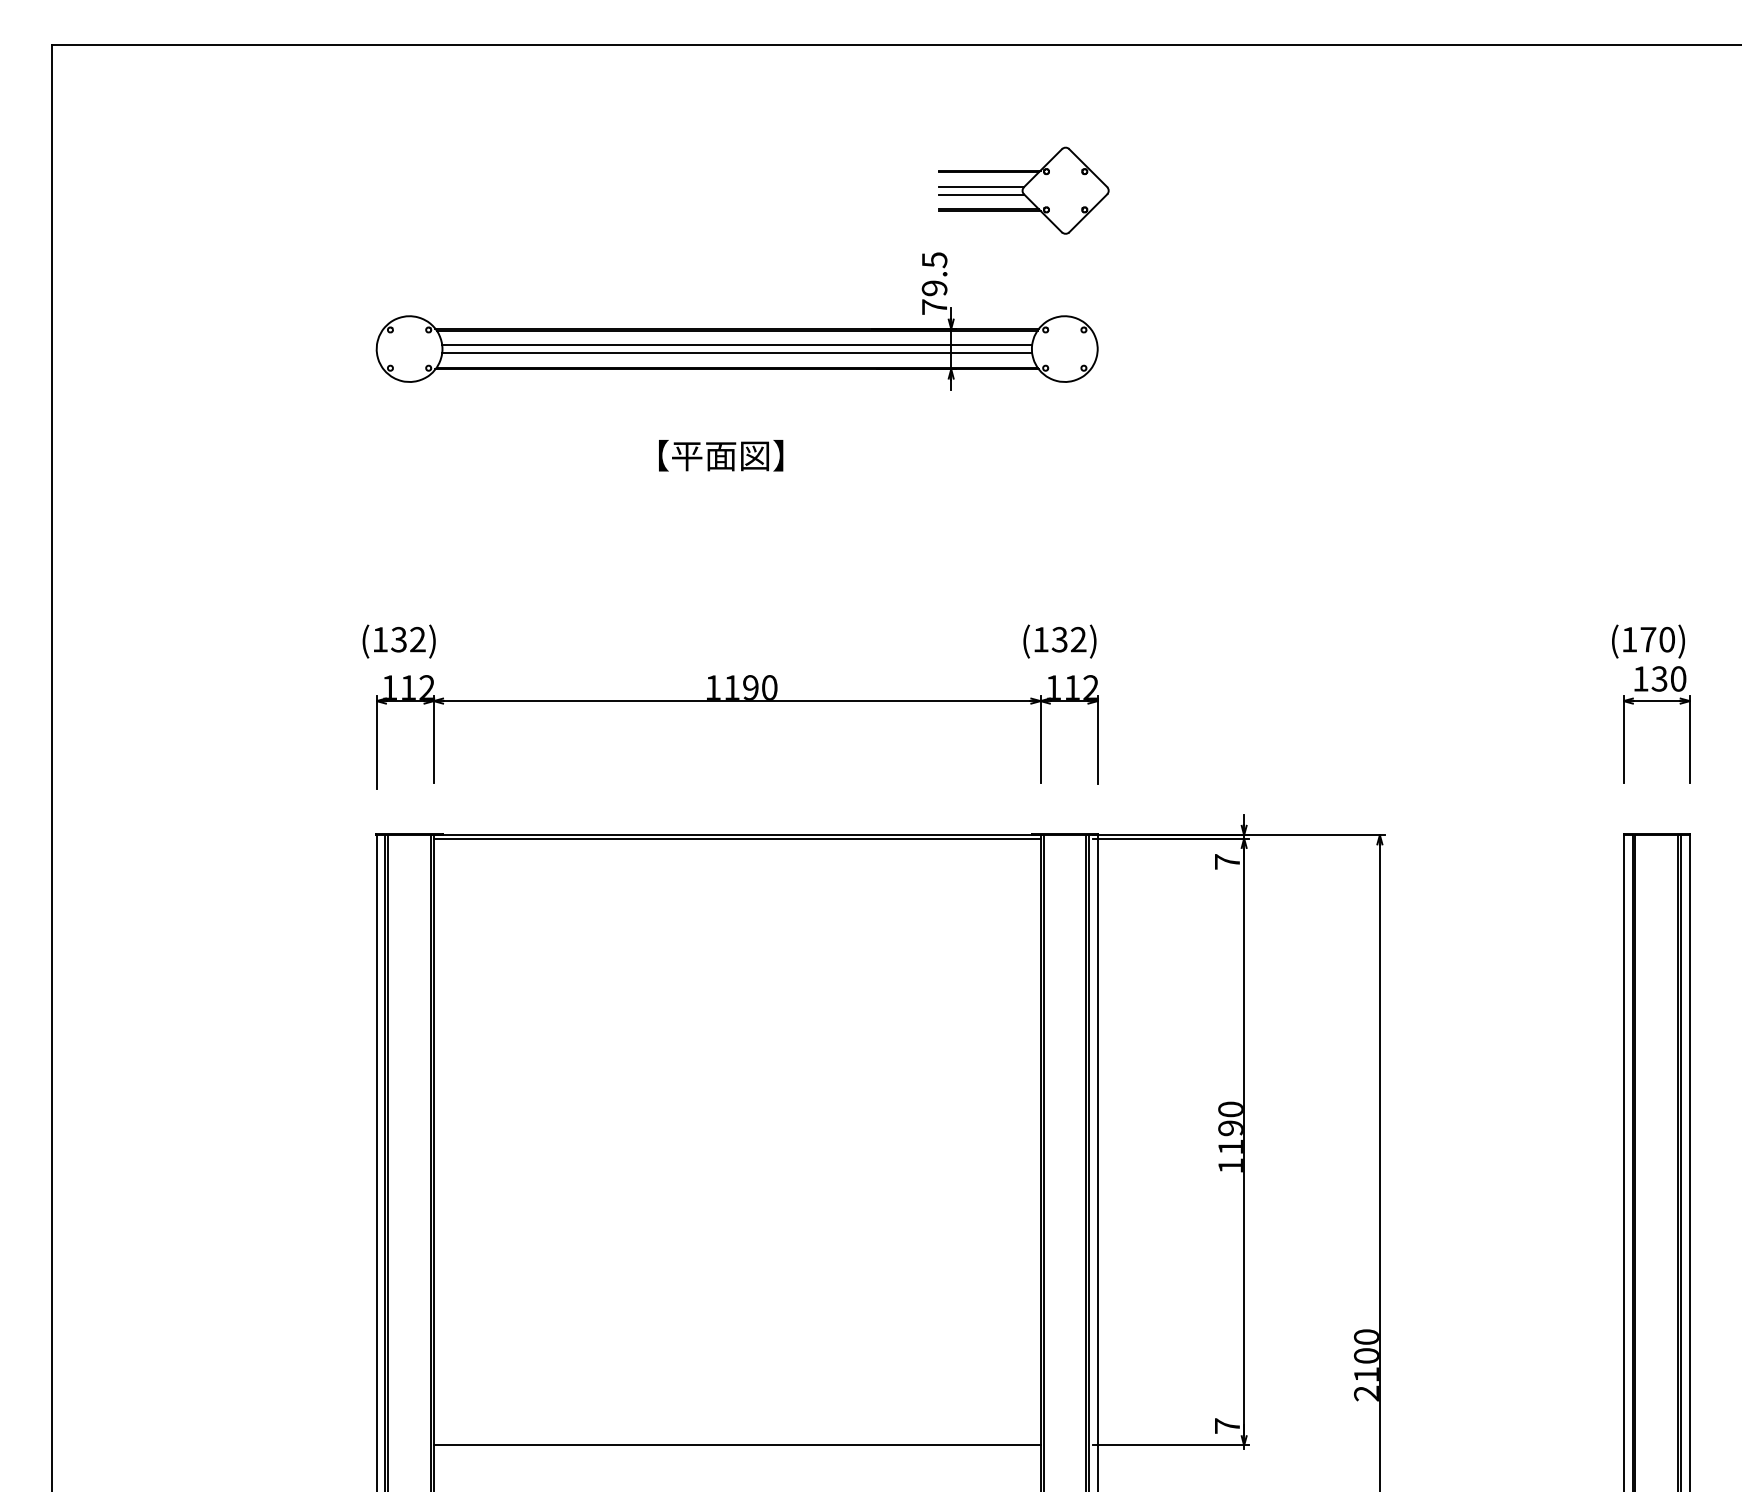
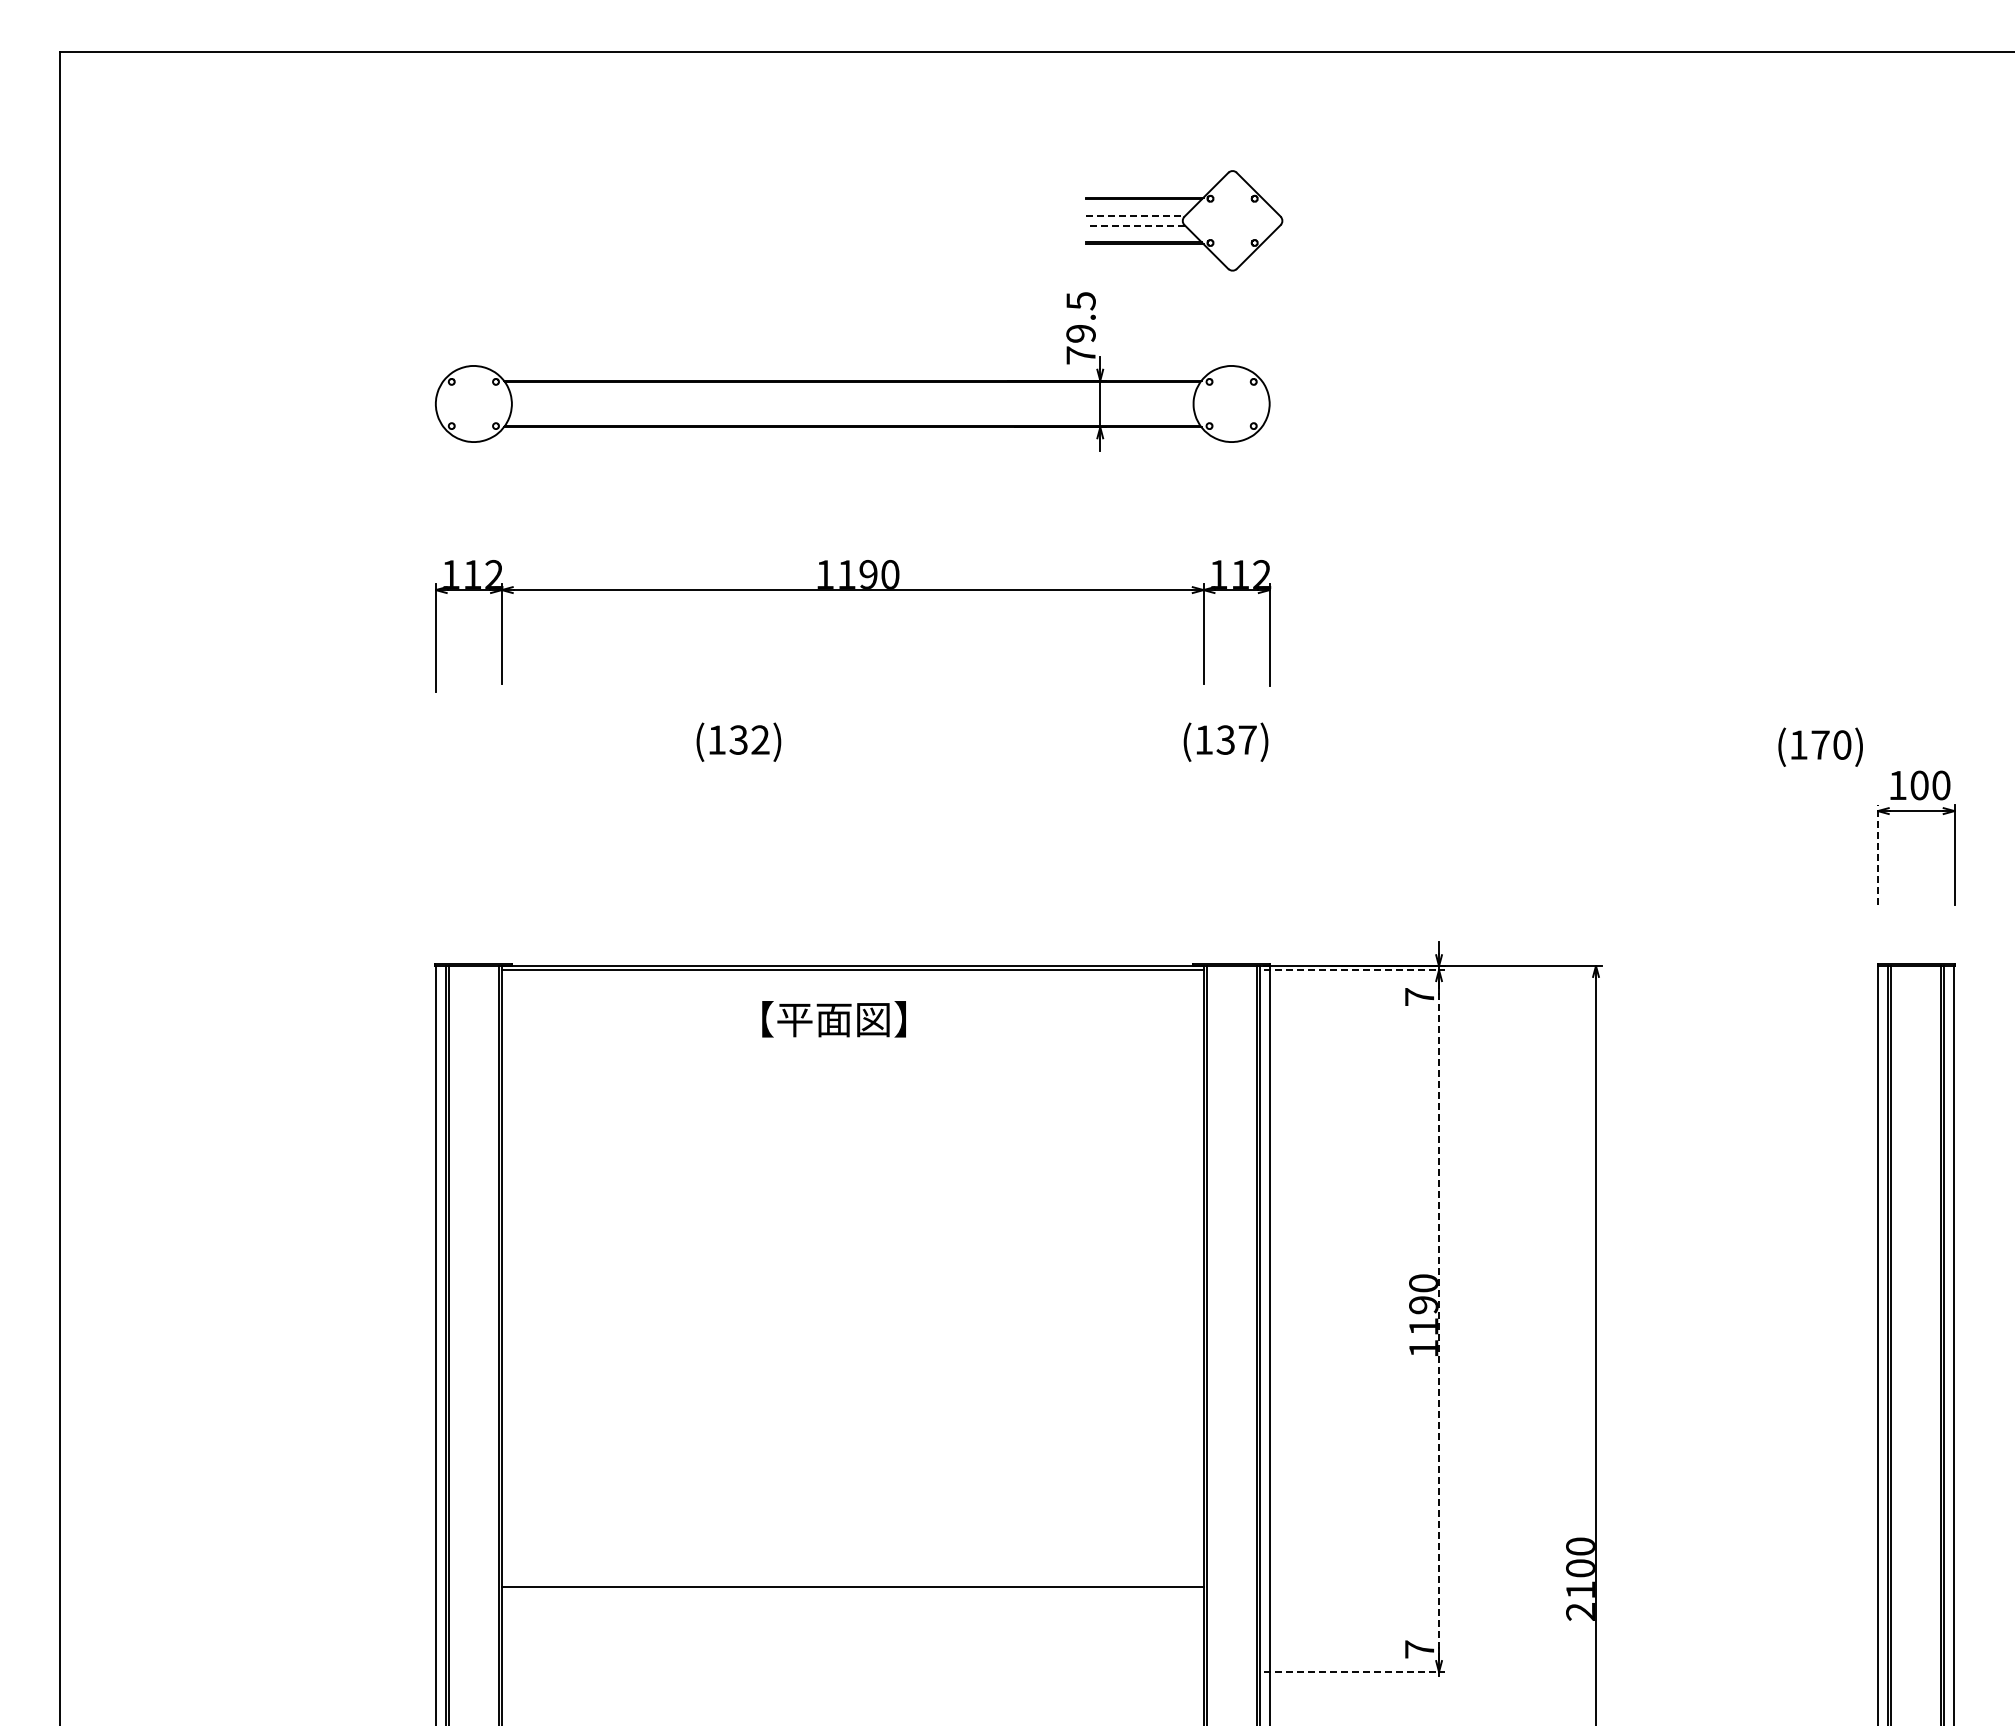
line: (981, 186) -> (1135, 216), solid -> dashed
line: (981, 194) -> (1135, 225), solid -> dashed
line: (736, 345) -> (852, 399), removed
line: (736, 352) -> (852, 408), removed
text: (720, 455) -> (833, 1019), moved
text: (1078, 639) -> (1247, 739), (132) -> (137)
text: (398, 640) -> (738, 741), moved
text: (1648, 640) -> (1820, 746), moved
text: (1659, 678) -> (1919, 785), 130 -> 100
part: (737, 701) -> (853, 590), moved
line: (1623, 738) -> (1877, 854), solid -> dashed
line: (1171, 838) -> (1355, 970), solid -> dashed
line: (1244, 1141) -> (1439, 1320), solid -> dashed
line: (736, 1445) -> (852, 1586), moved
line: (1171, 1445) -> (1355, 1671), solid -> dashed

